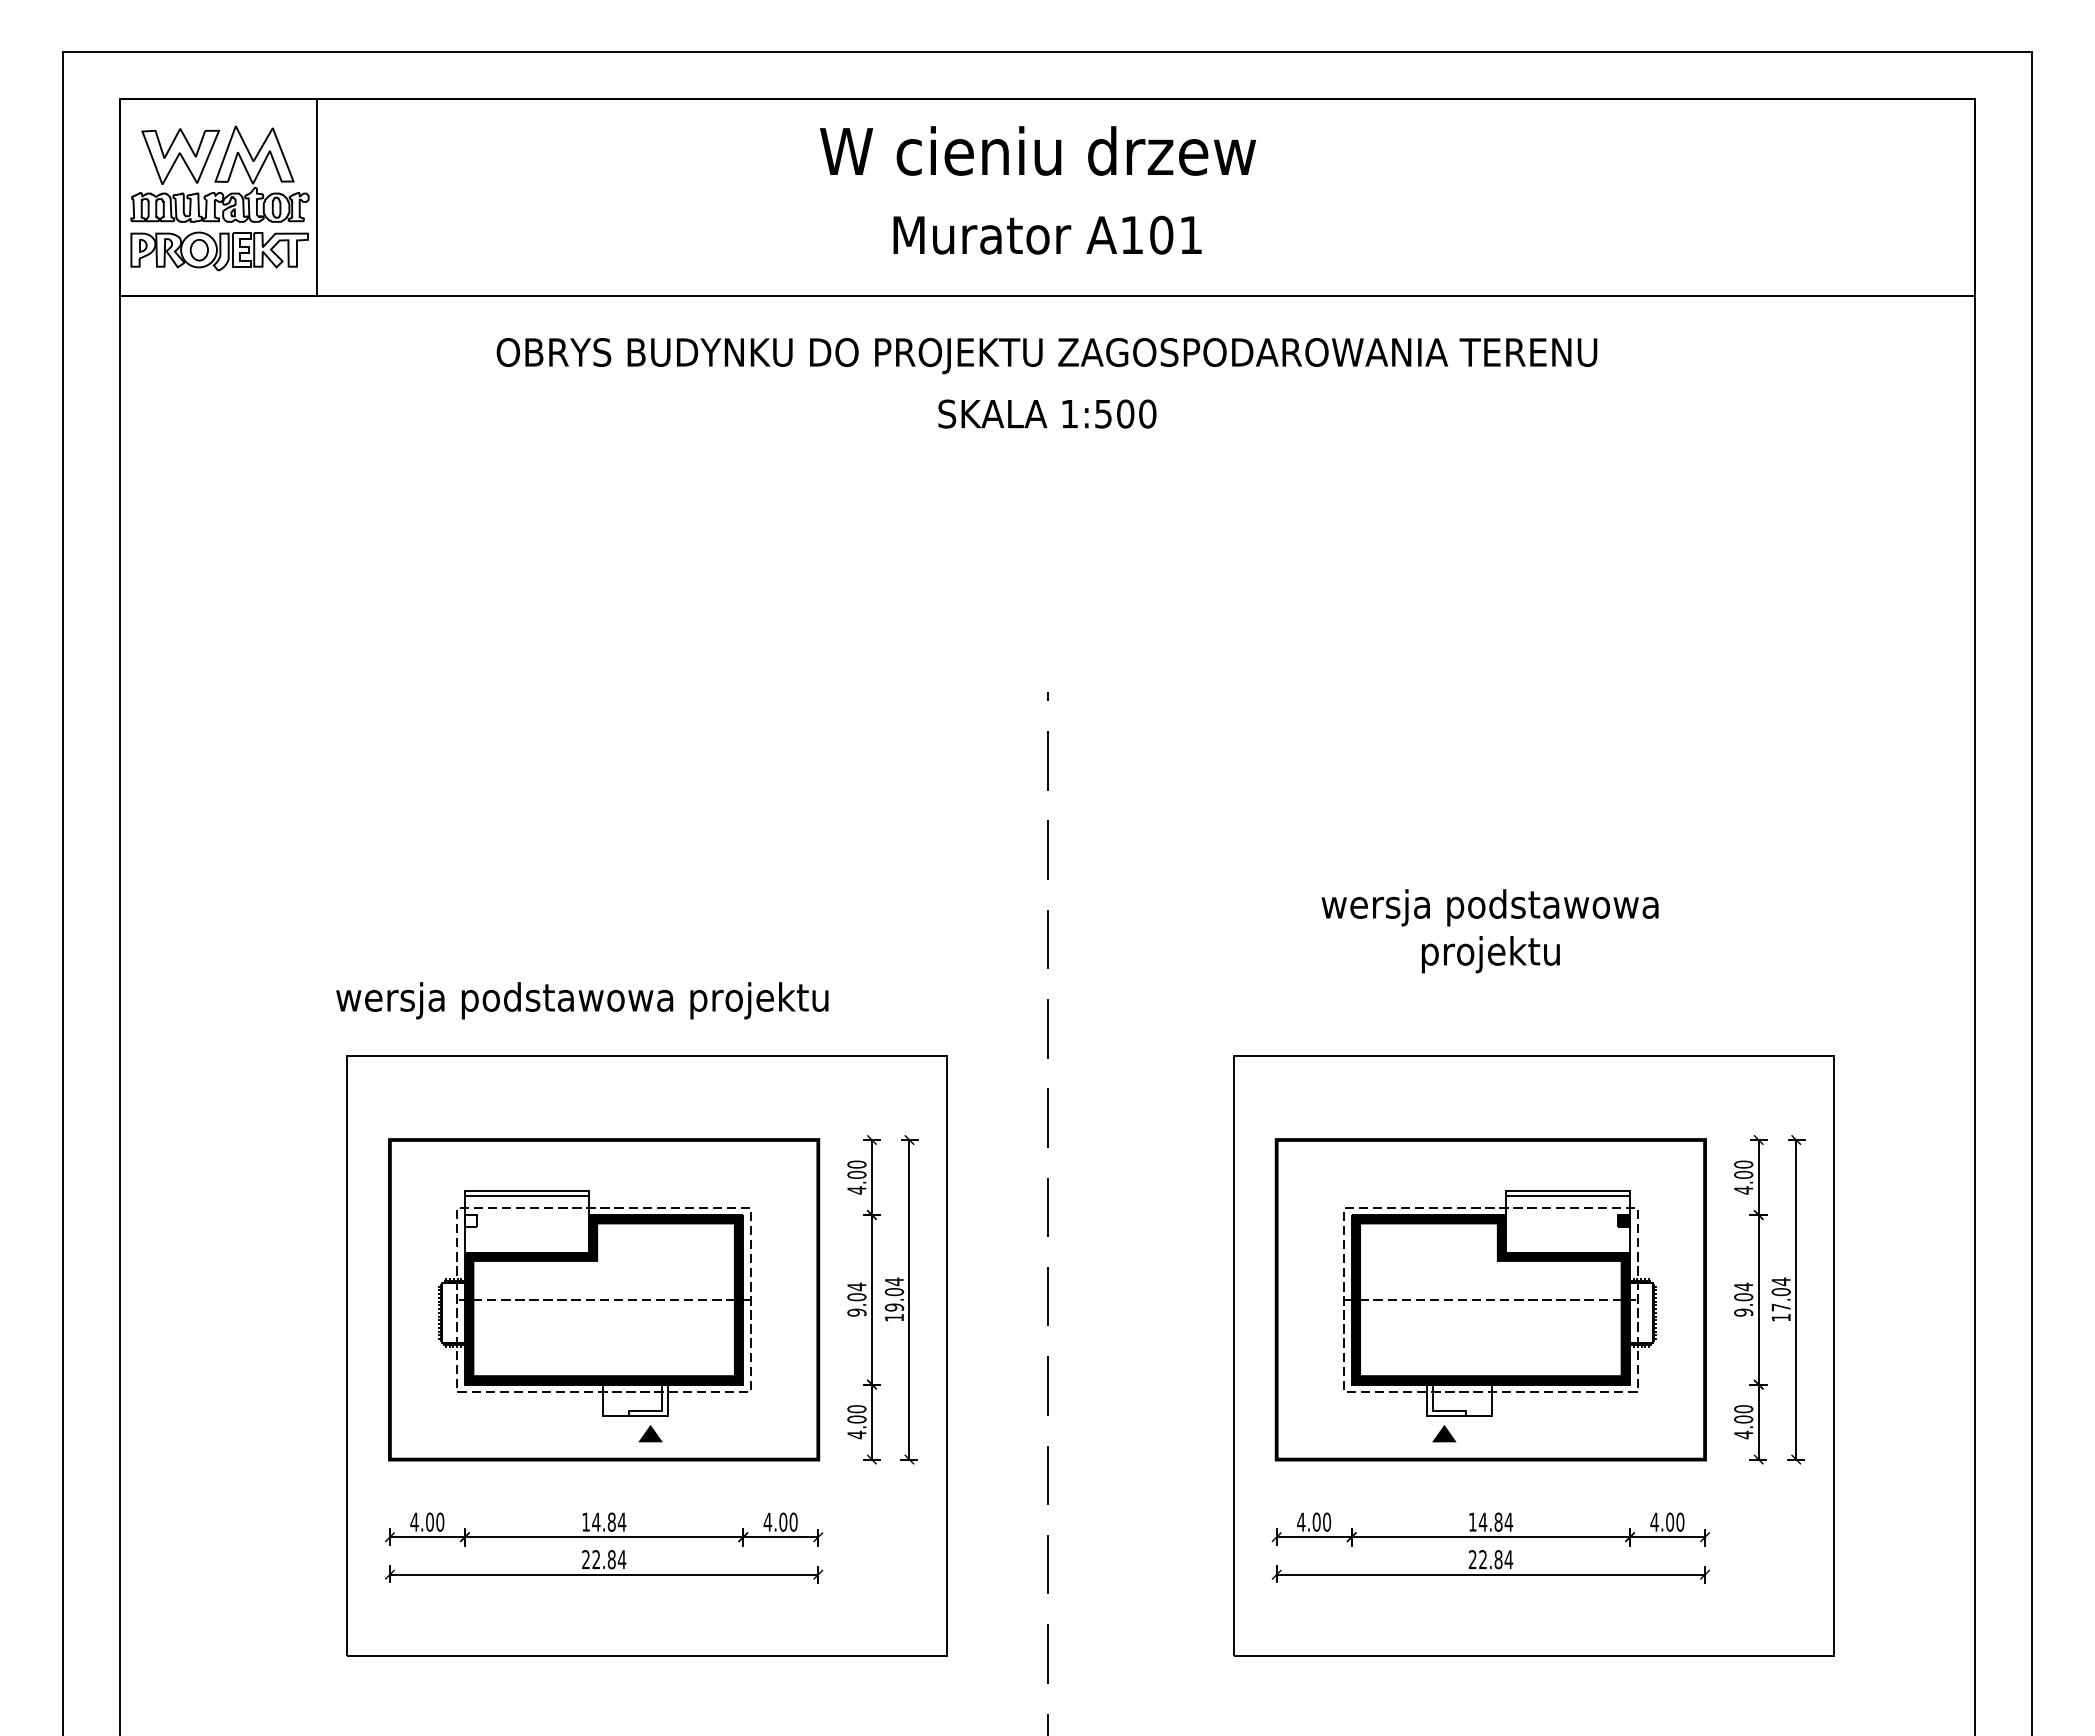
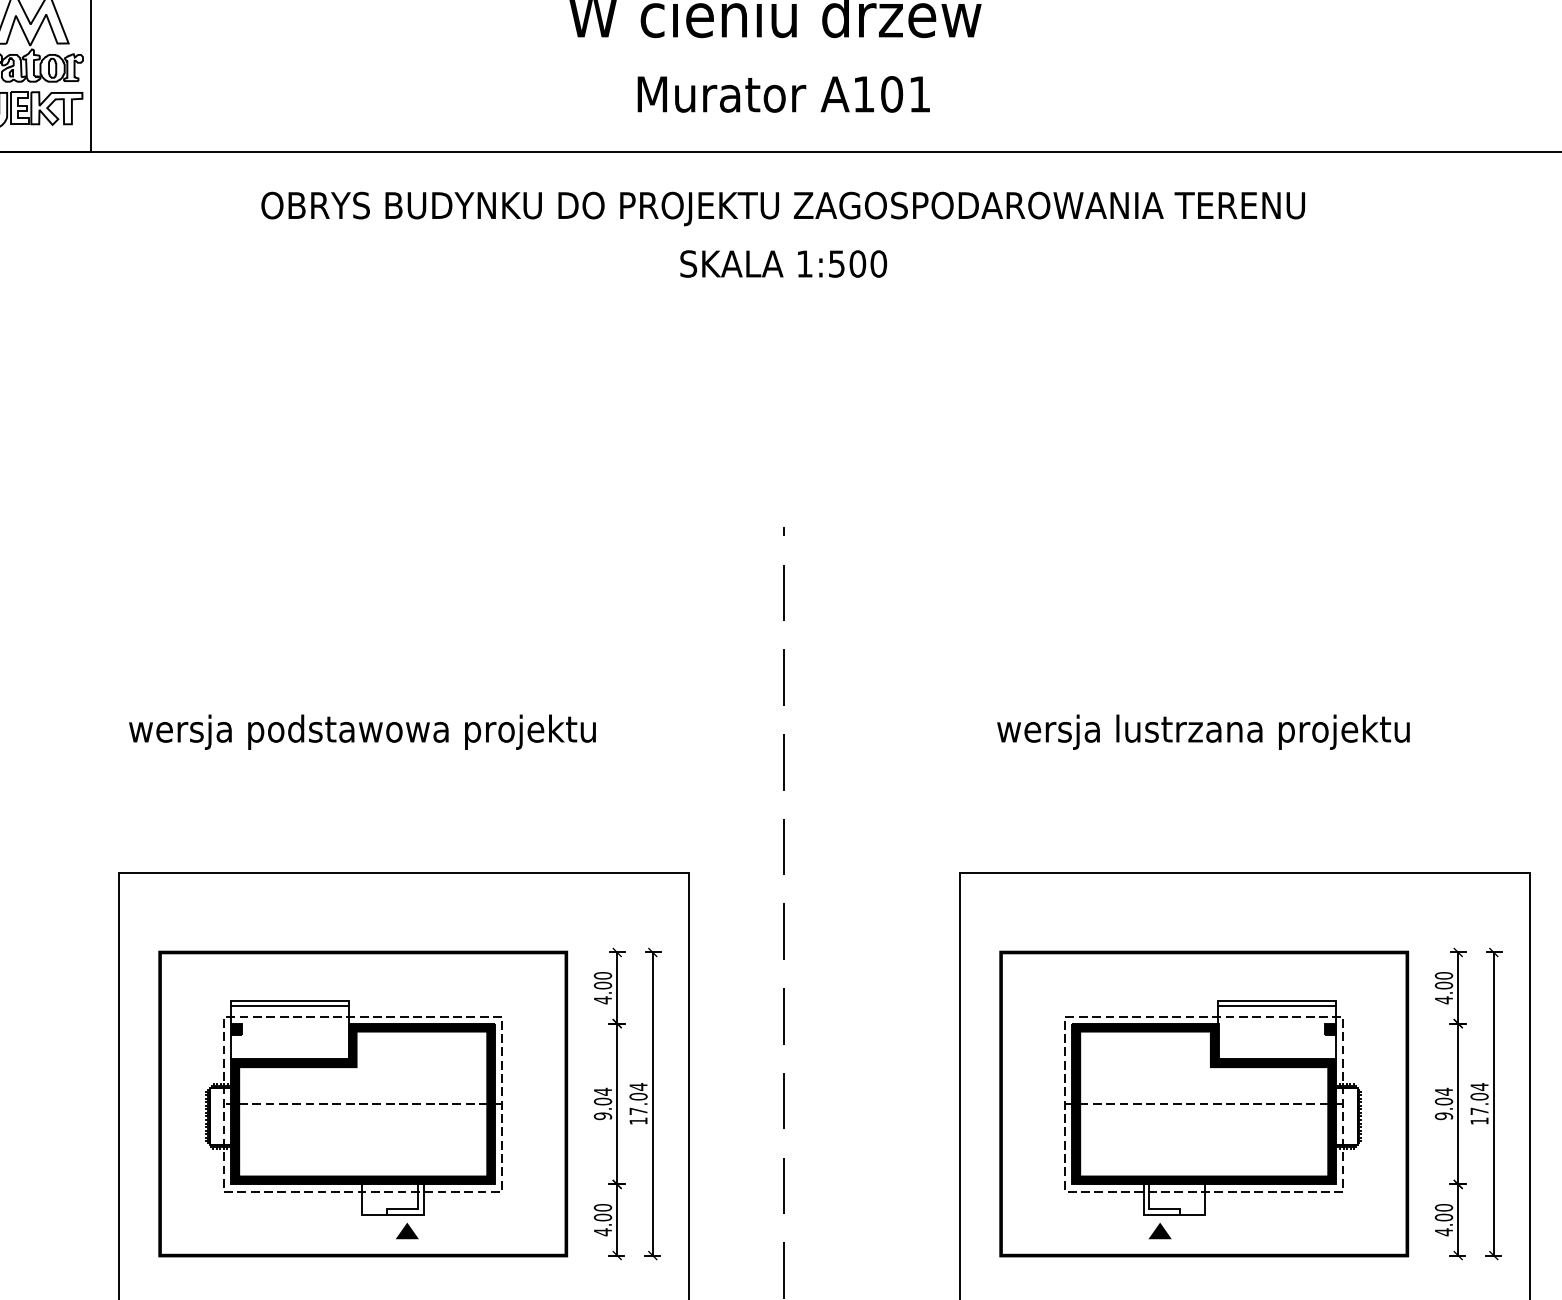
text: (1489, 931) -> (1202, 754), wersja podstawowa projektu -> wersja lustrzana projektu
text: (582, 1000) -> (362, 731), moved
fill: (470, 1220) -> (236, 1028), added
text: (894, 1307) -> (638, 1111), 19.04 -> 17.04

